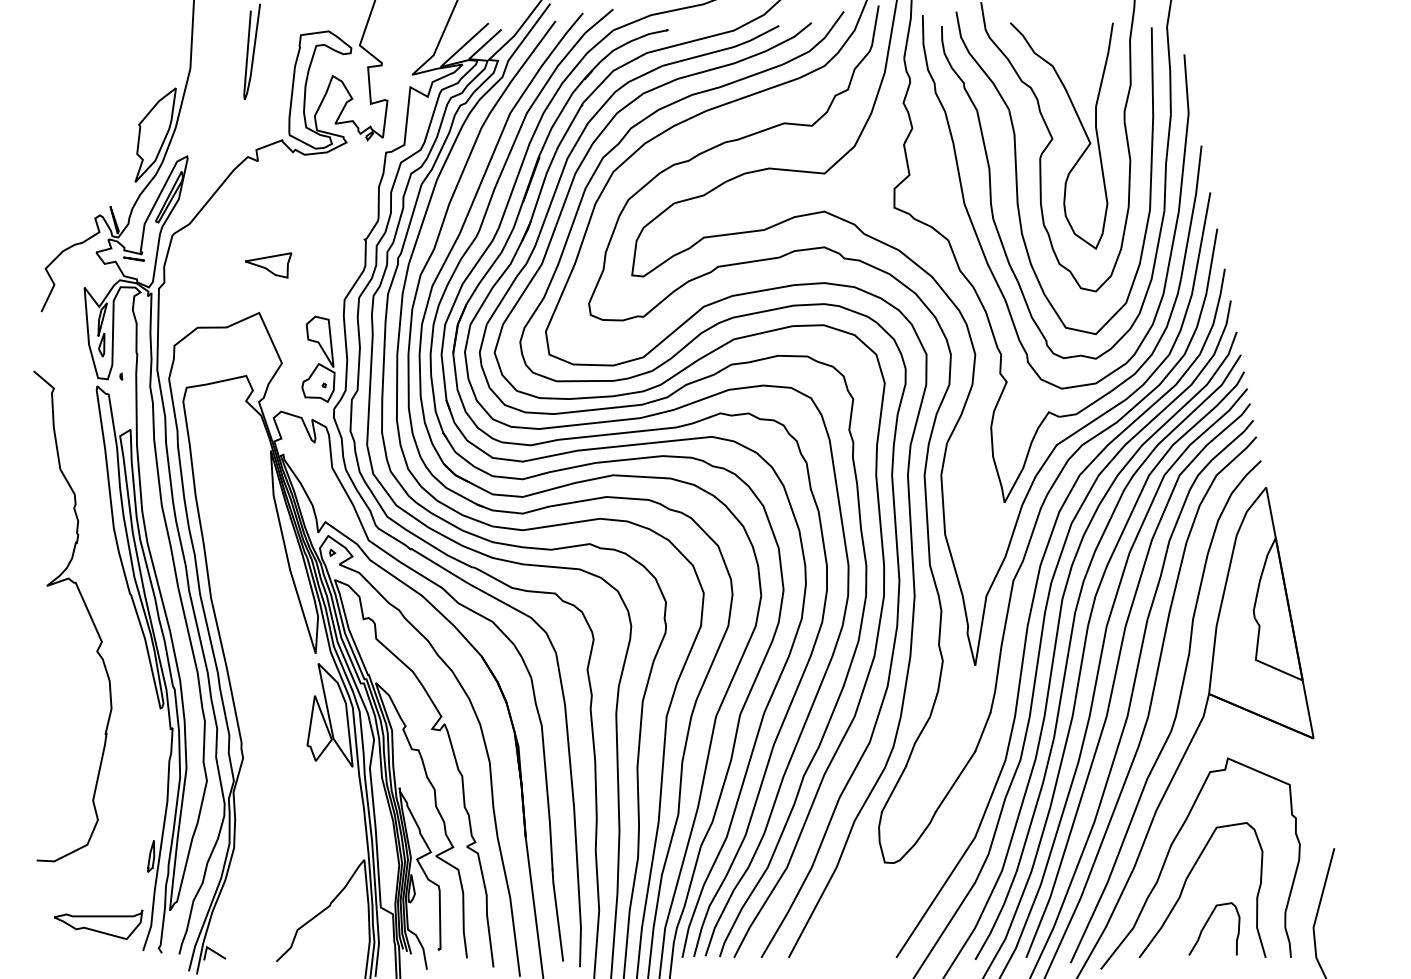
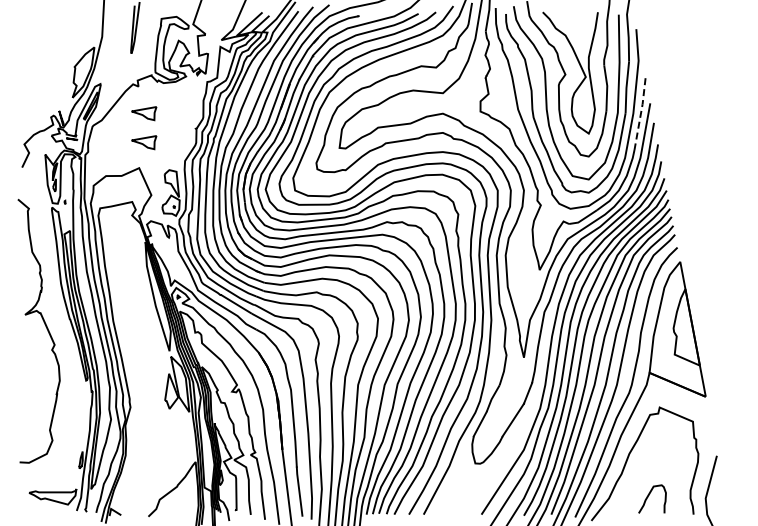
part: (269, 211) -> (144, 113), added
line: (1192, 213) -> (640, 114), solid -> dashed
curve: (1186, 884) -> (637, 475), removed

